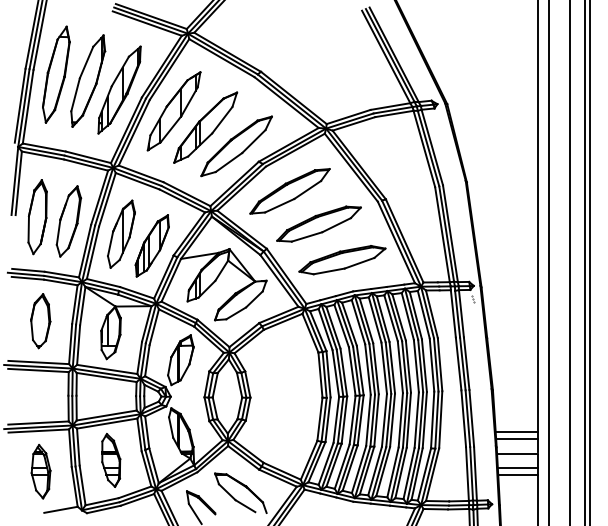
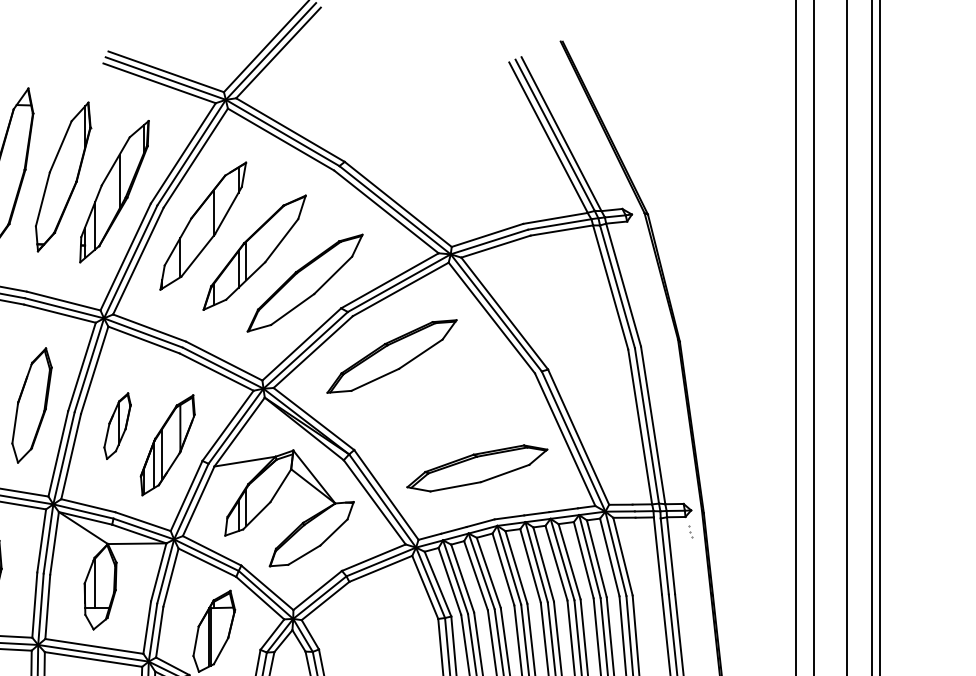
part: (318, 223) -> (438, 408), removed
part: (121, 233) -> (117, 425), size x0.6

